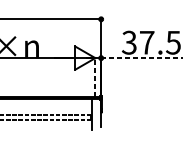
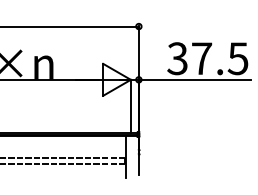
line: (142, 57) -> (195, 79), dashed -> solid
line: (95, 77) -> (130, 106), dashed -> solid

